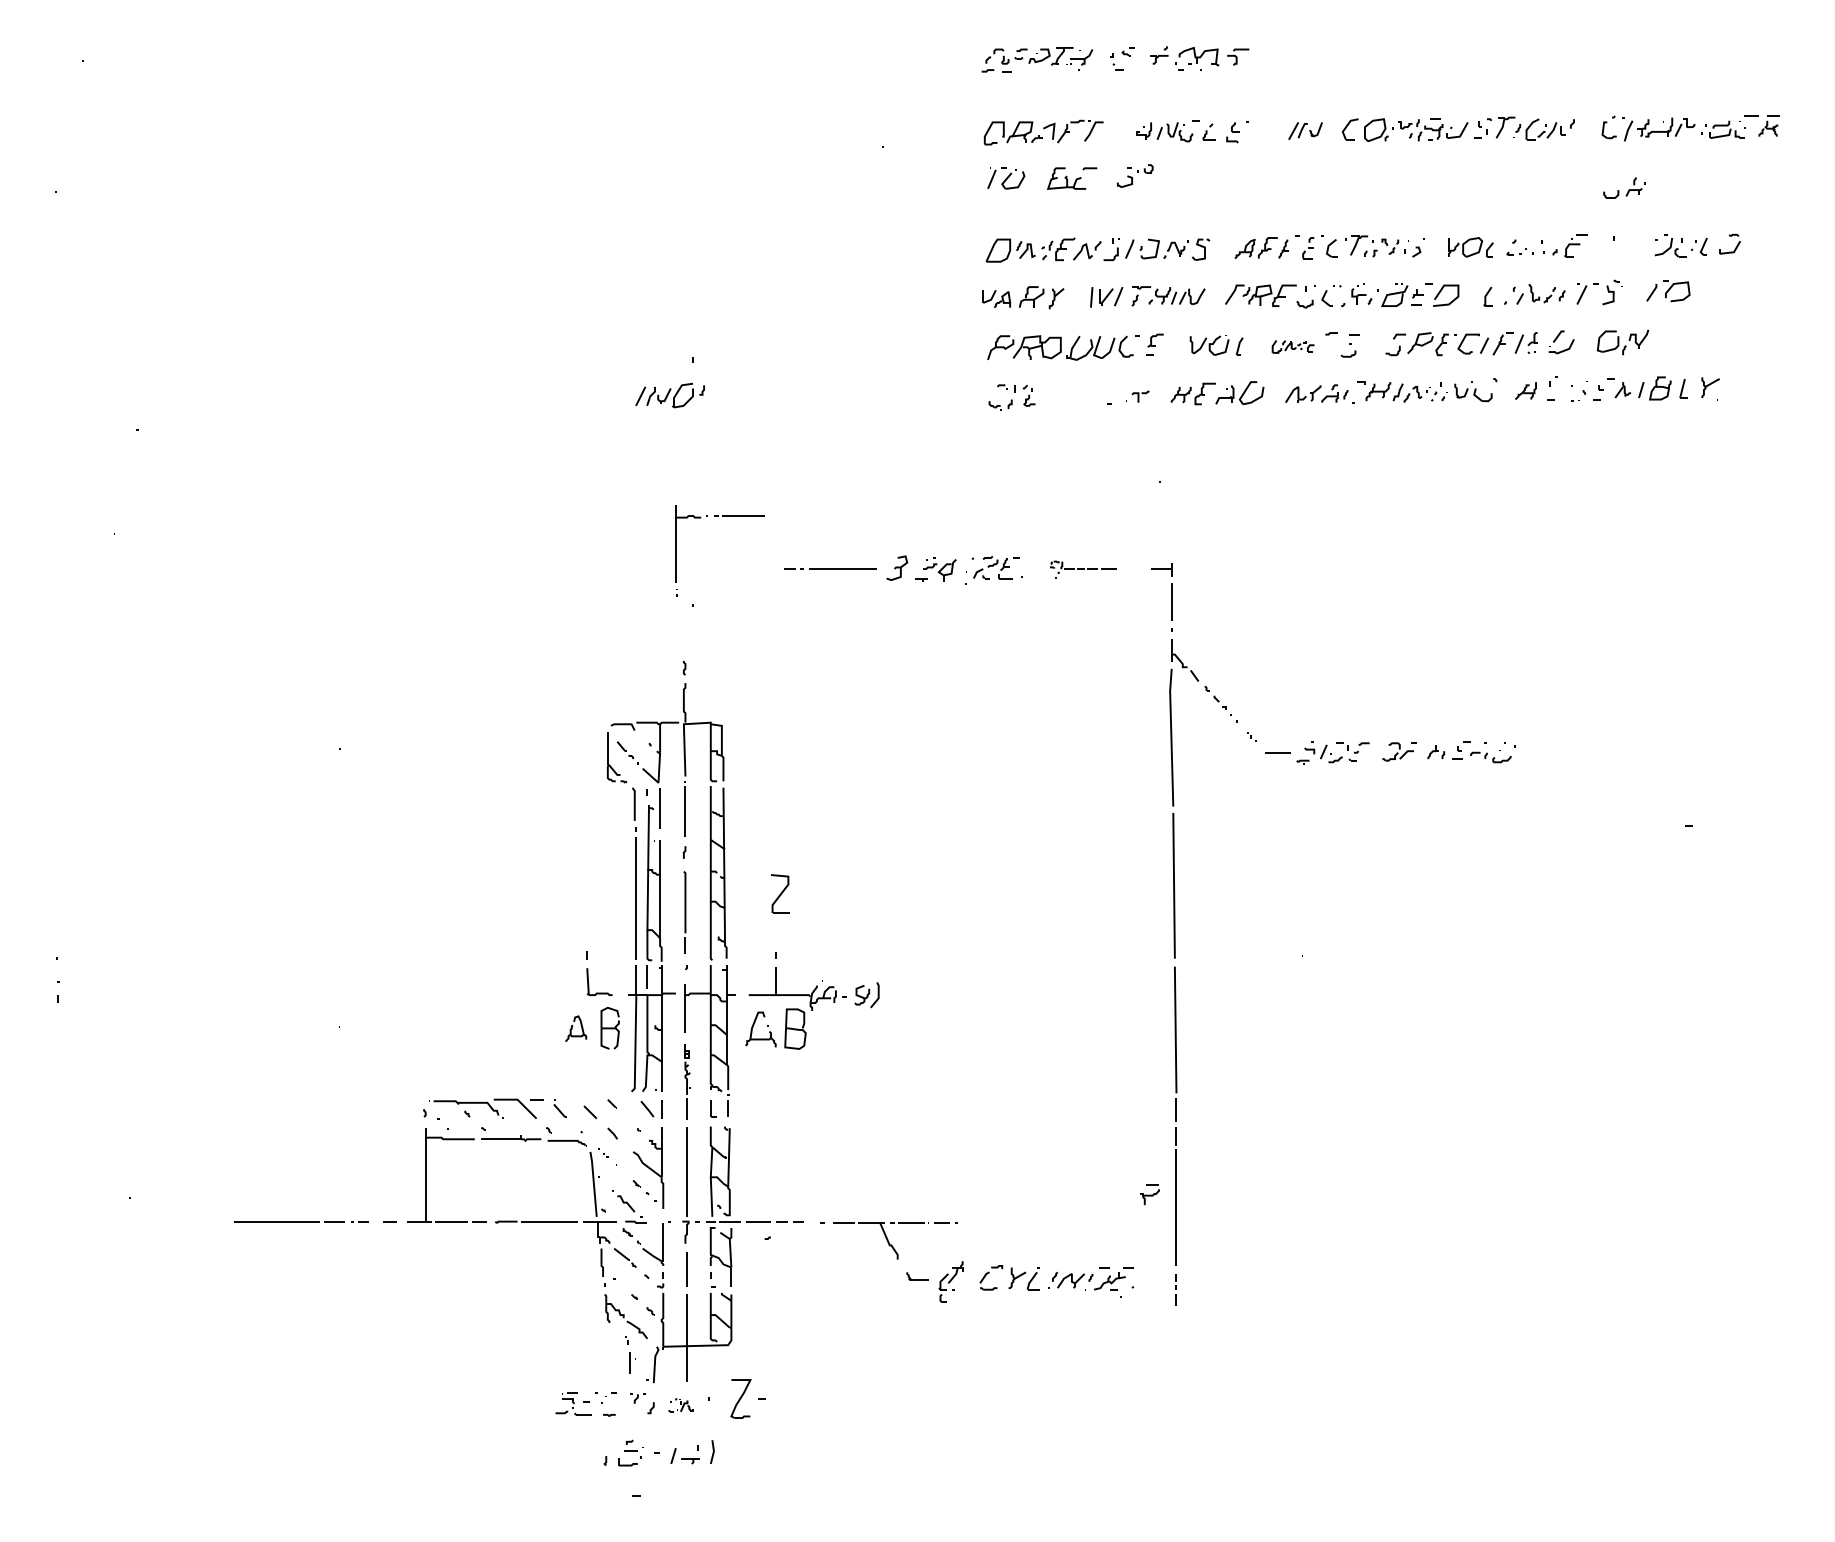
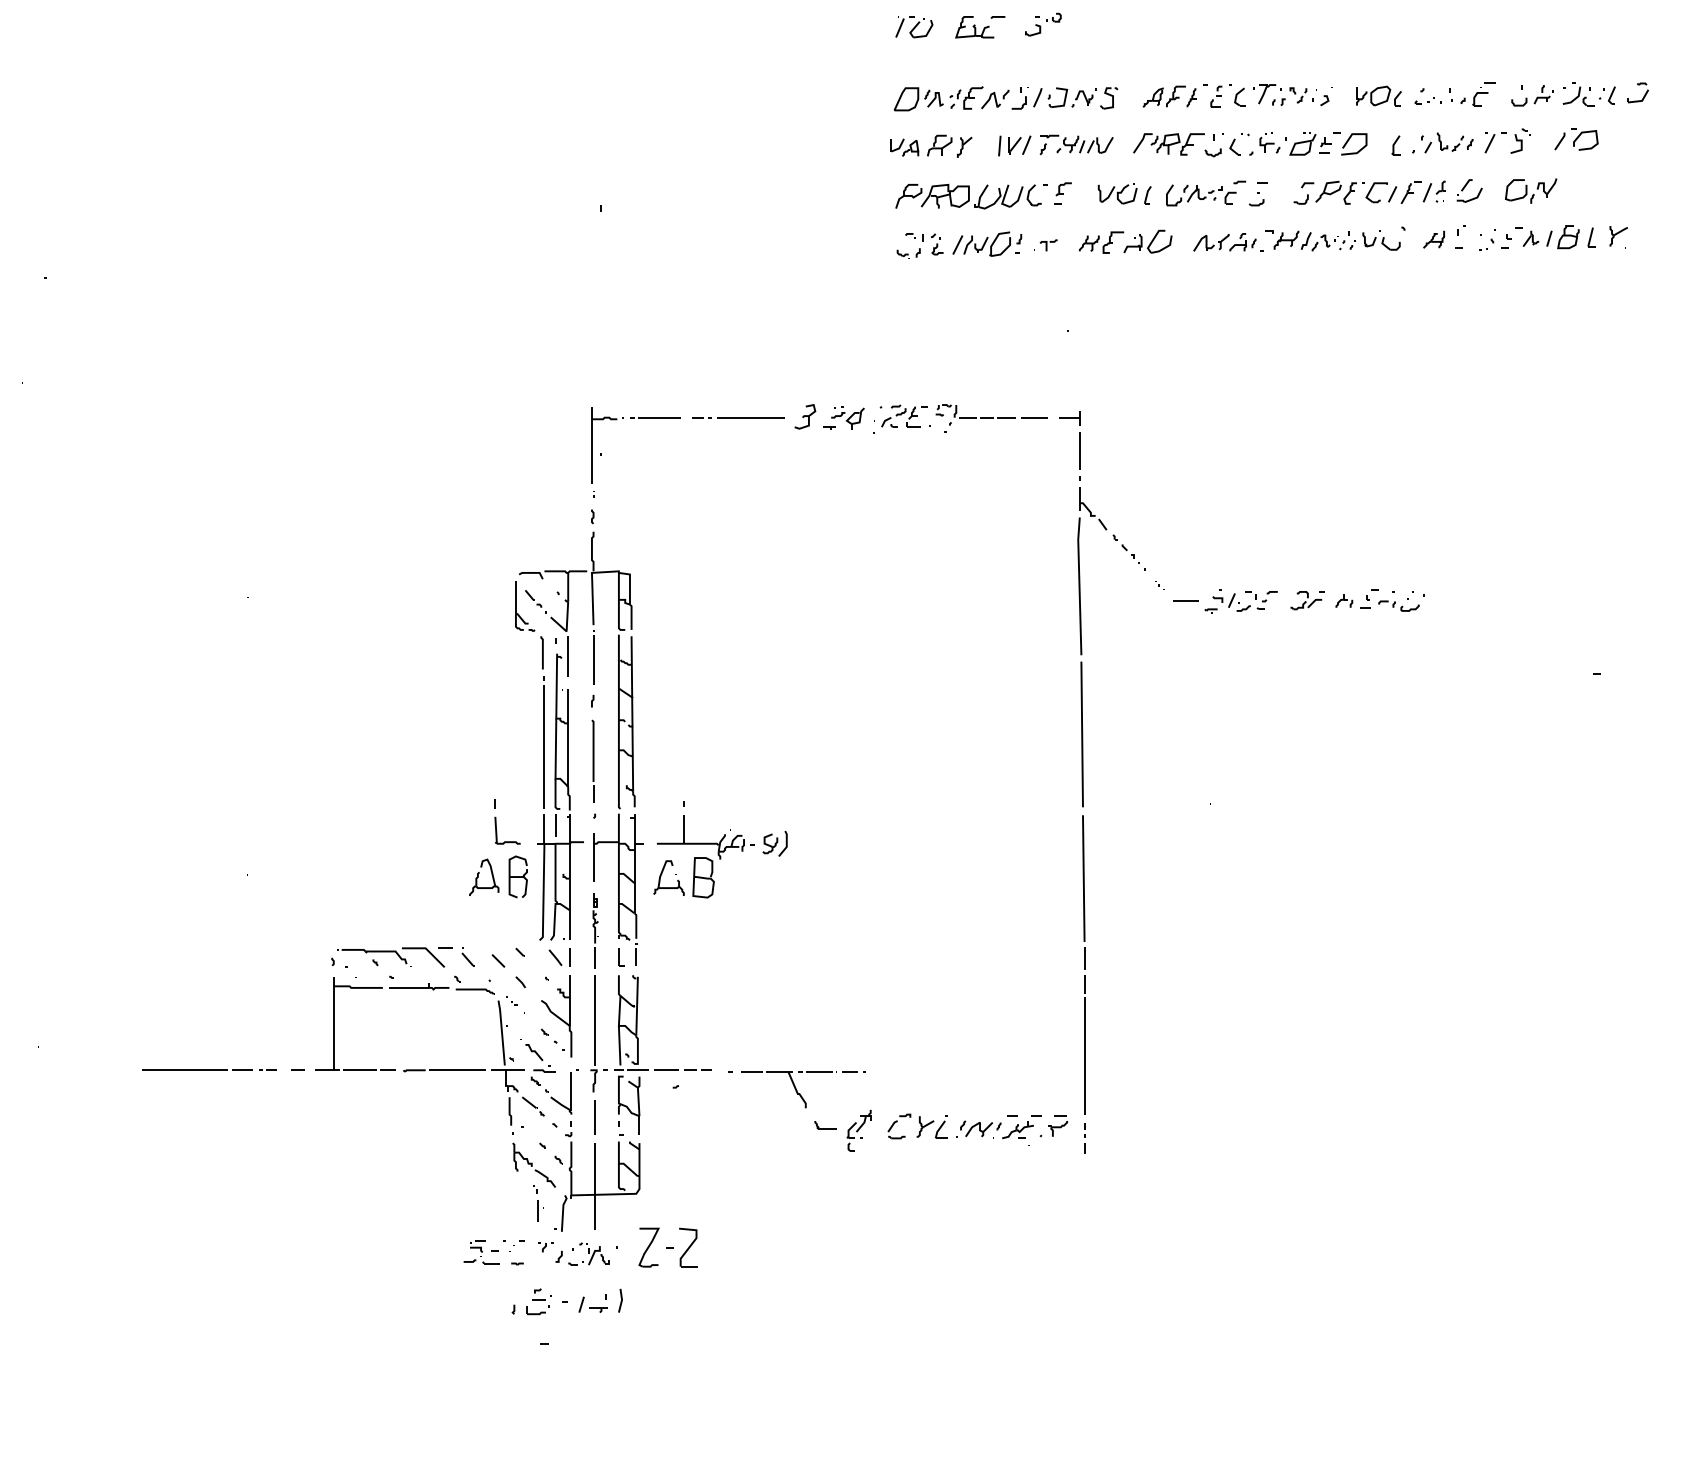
part: (1624, 187) -> (1532, 95), moved
part: (1293, 346) -> (1201, 195), size x1.67
part: (669, 395) -> (986, 244), moved
part: (718, 516) -> (634, 418), moved
part: (1083, 569) -> (991, 418), size x1.67
part: (780, 893) -> (688, 1247), moved
part: (576, 1028) -> (484, 877), size x1.43
part: (1149, 1194) -> (1057, 1126), moved
part: (680, 1404) -> (588, 1253), size x1.67

